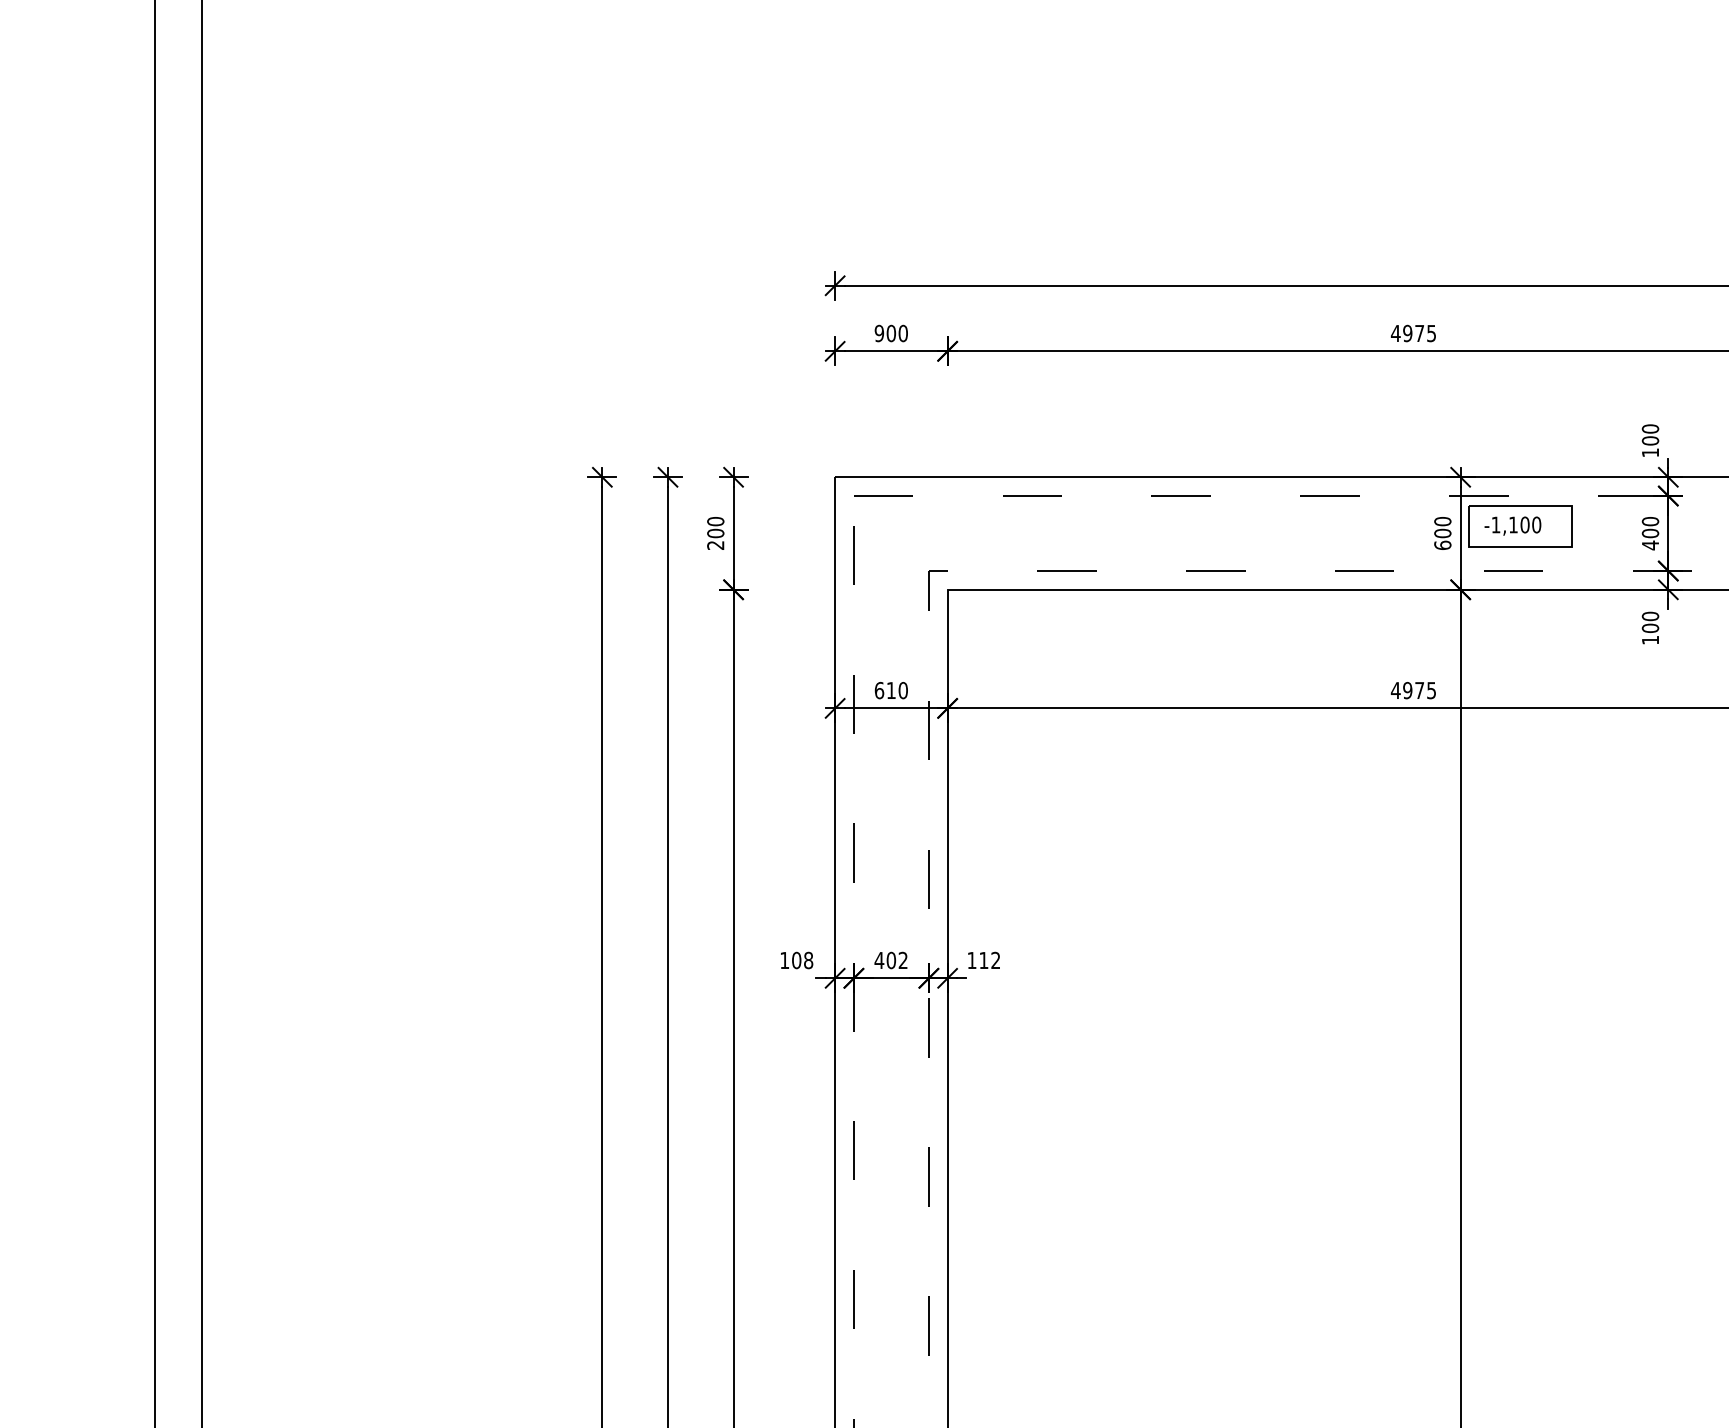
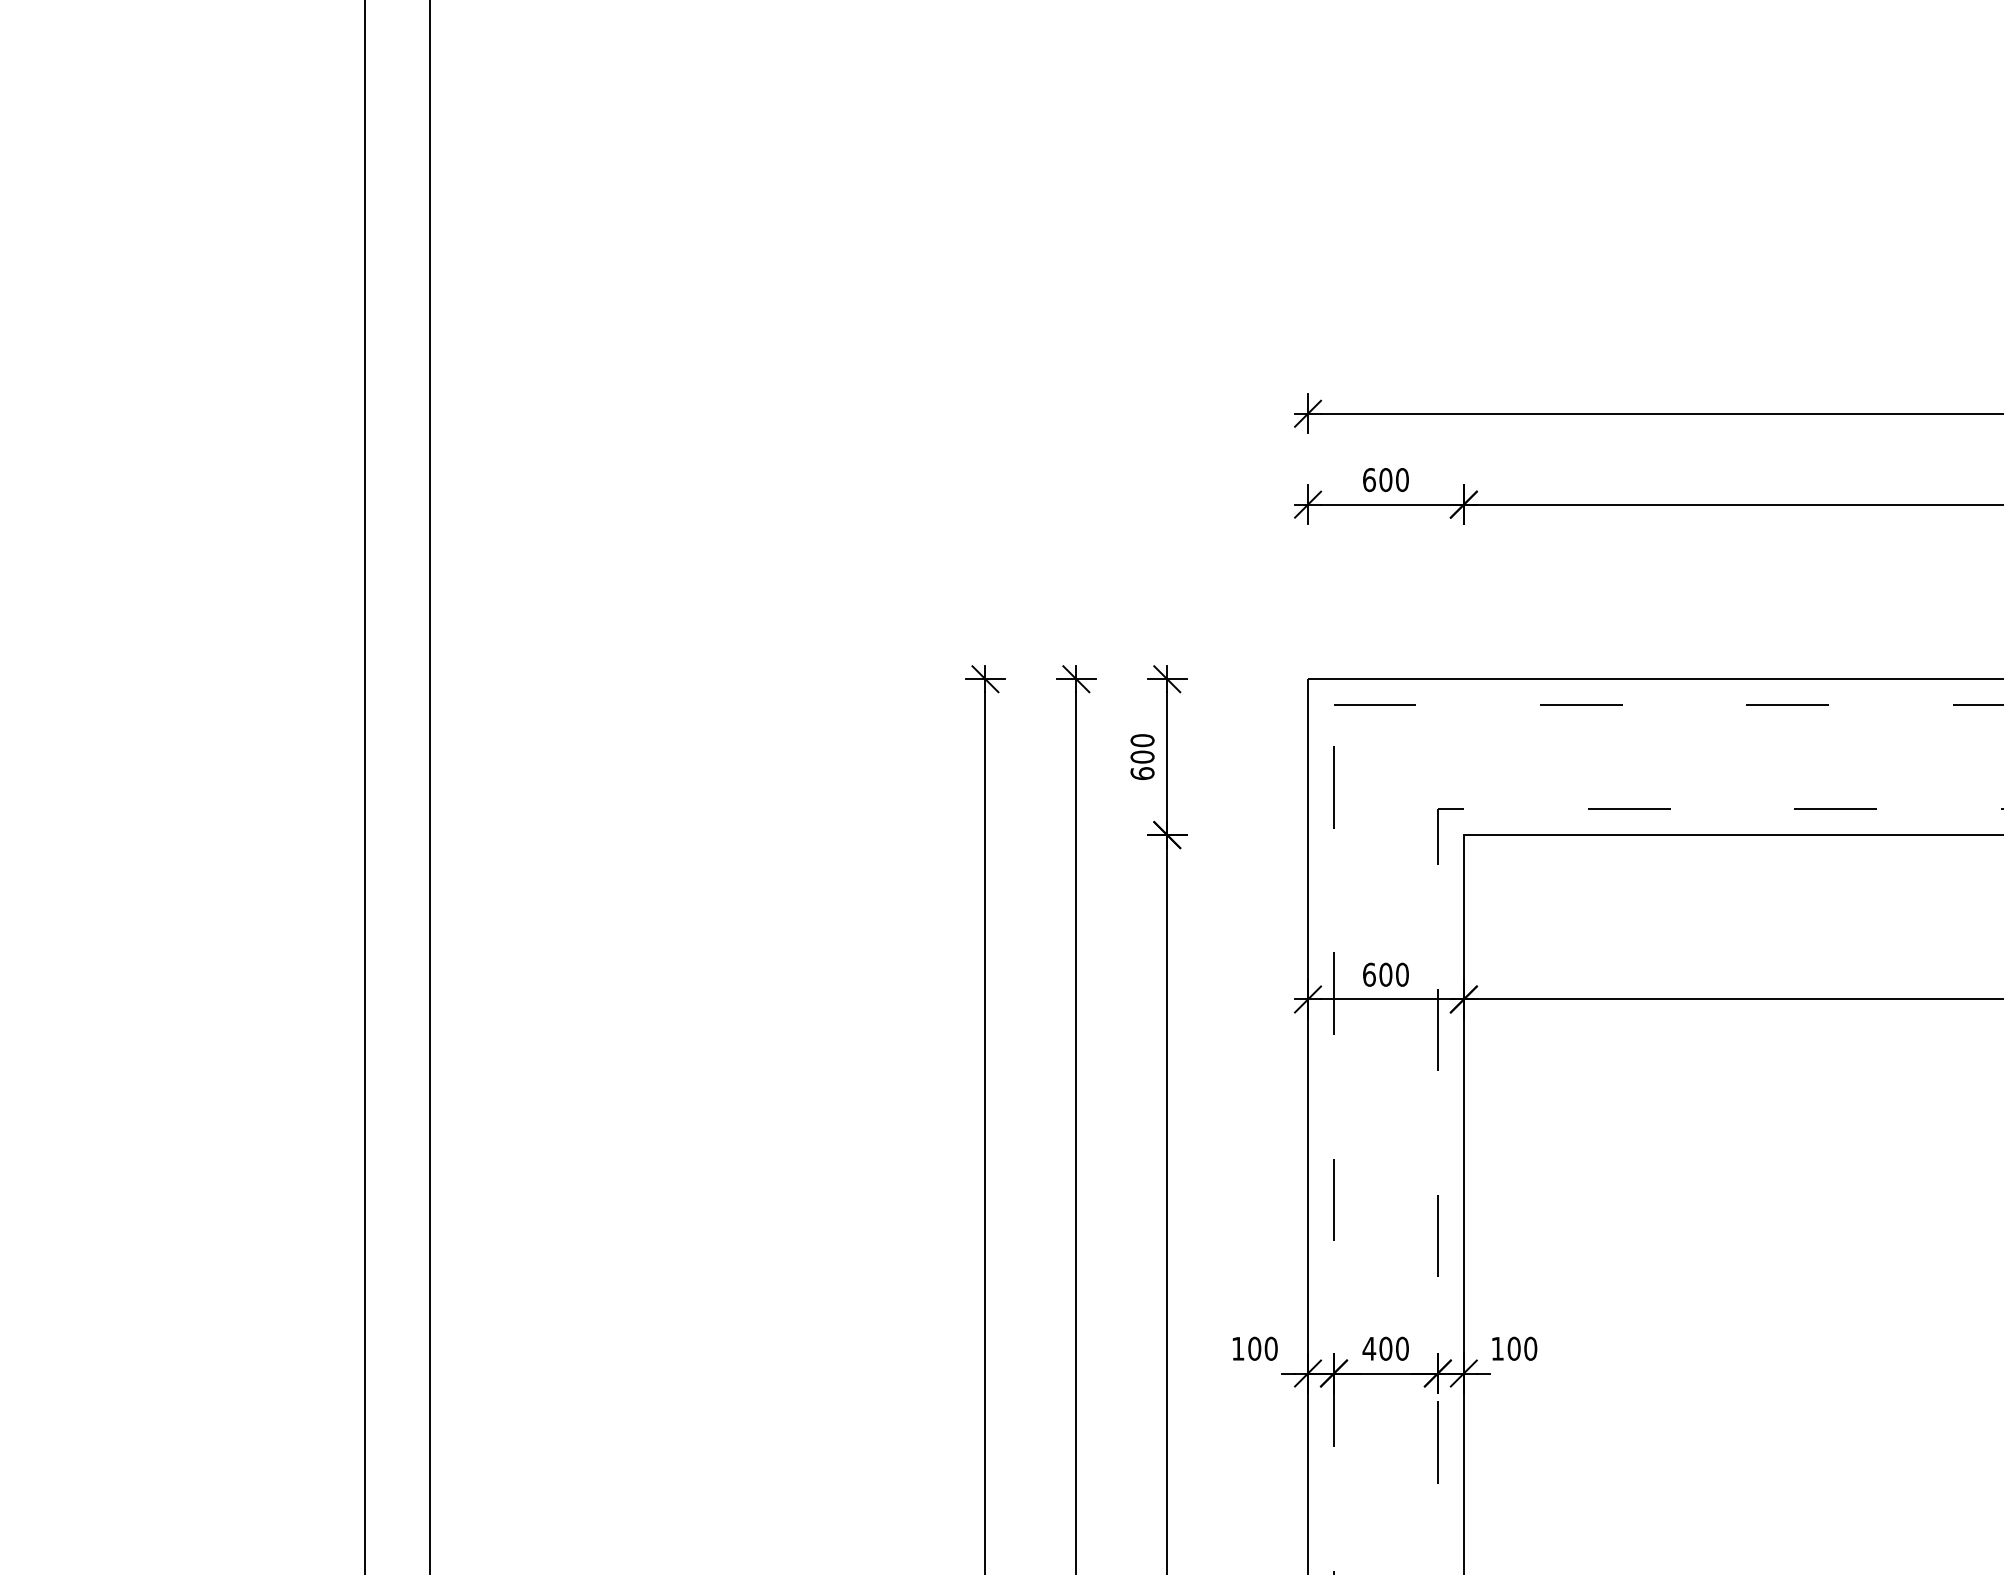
text: (879, 333) -> (1369, 479), 900 -> 600
text: (715, 544) -> (1142, 772), 200 -> 600
text: (891, 690) -> (1386, 974), 610 -> 600
text: (808, 960) -> (1271, 1348), 108 -> 100
text: (902, 960) -> (1401, 1348), 402 -> 400
text: (989, 960) -> (1521, 1348), 112 -> 100

